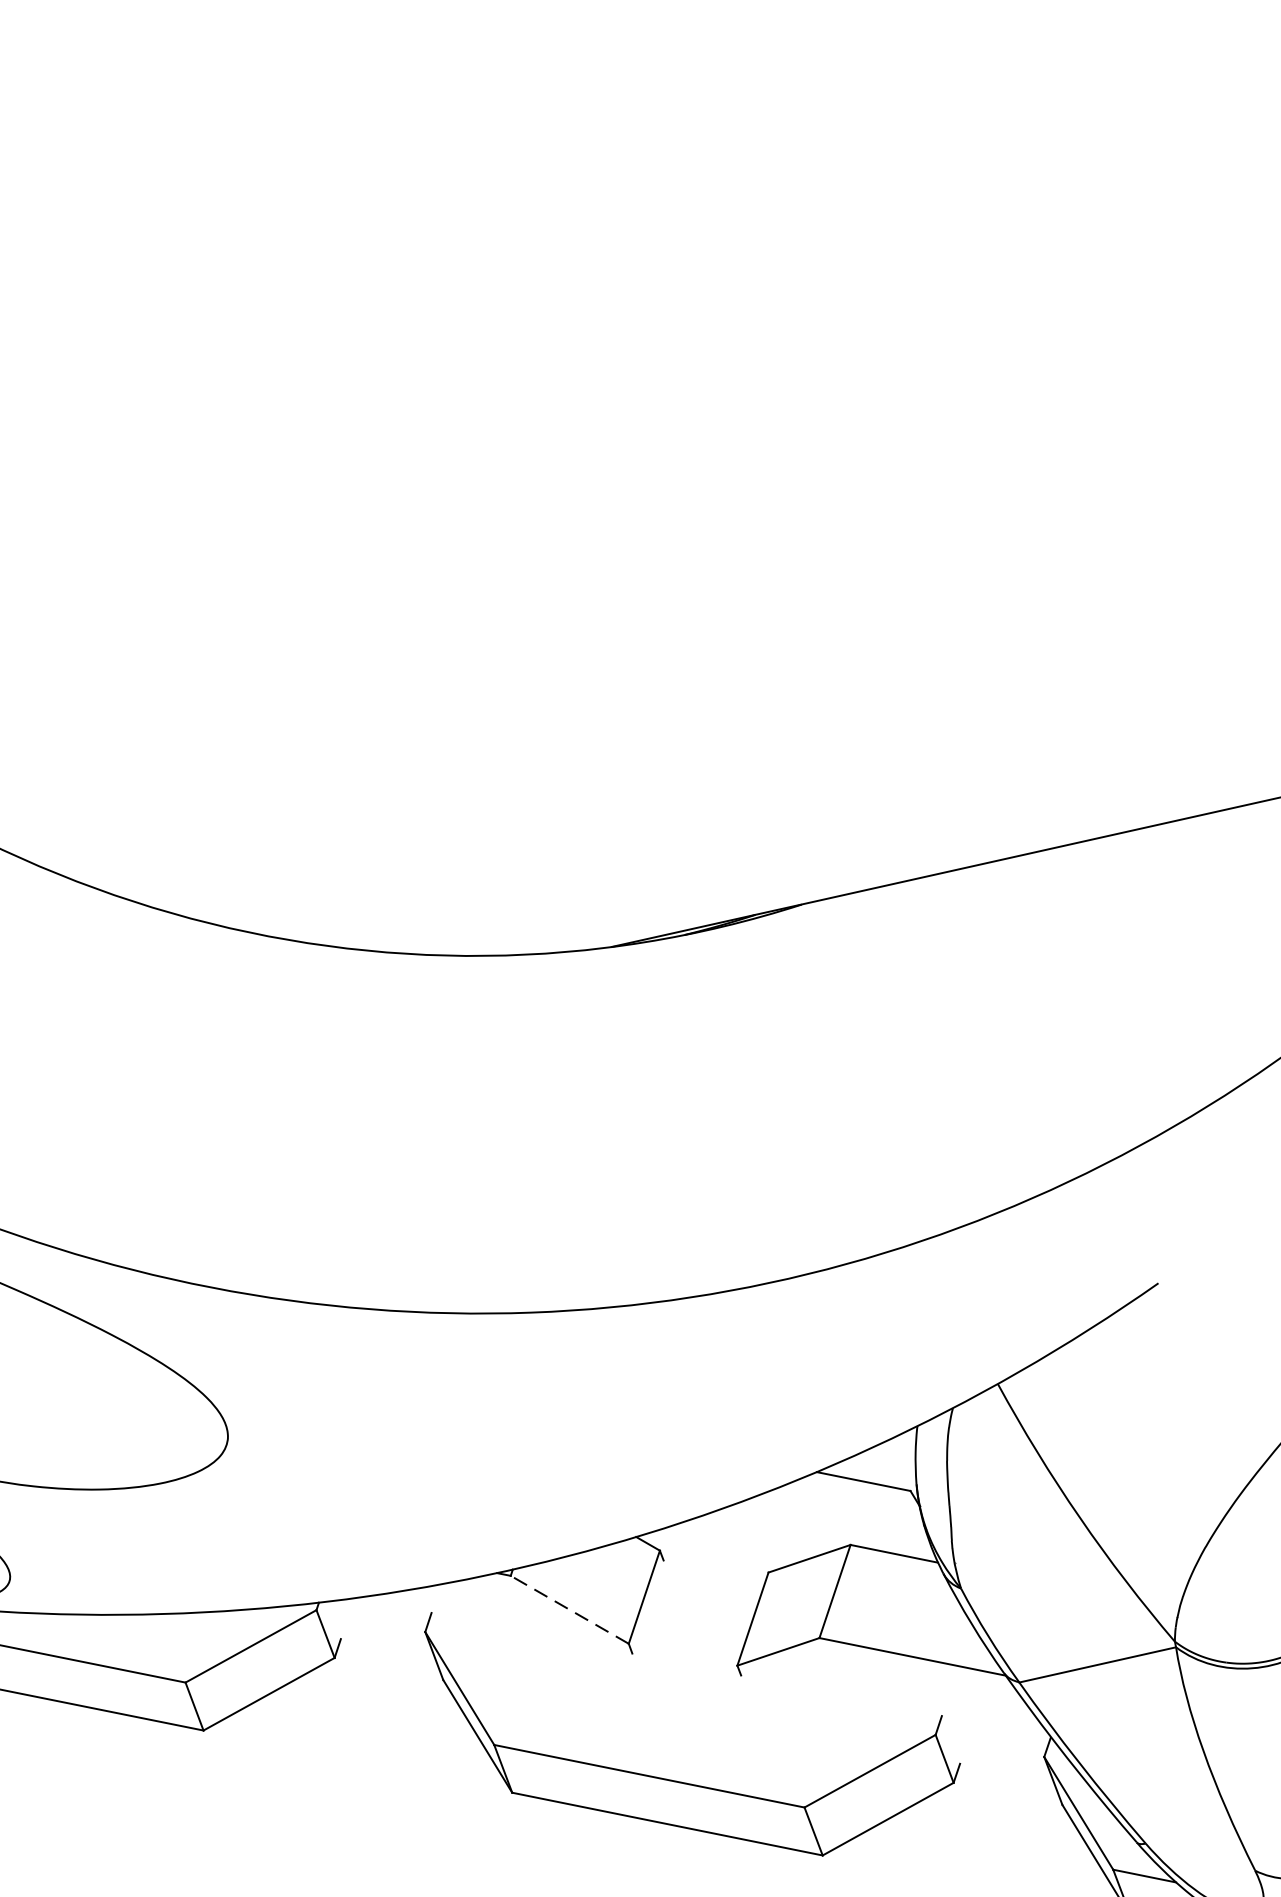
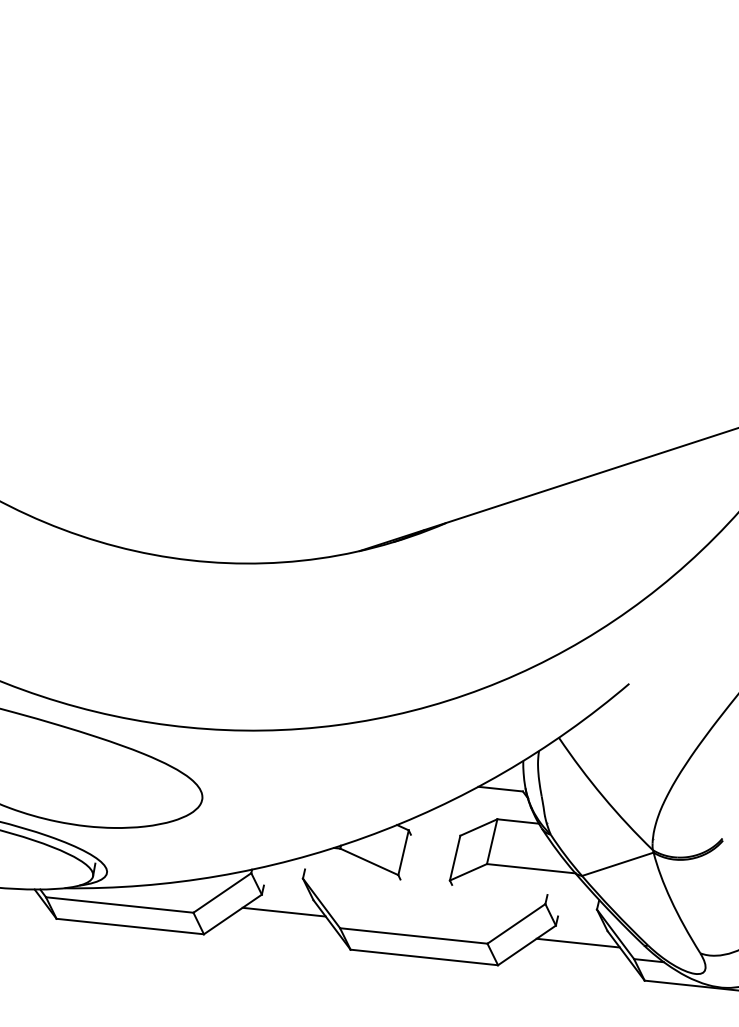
line: (570, 1609) -> (369, 861), dashed -> solid
line: (377, 1698) -> (283, 911), added
line: (996, 1823) -> (577, 942), added

